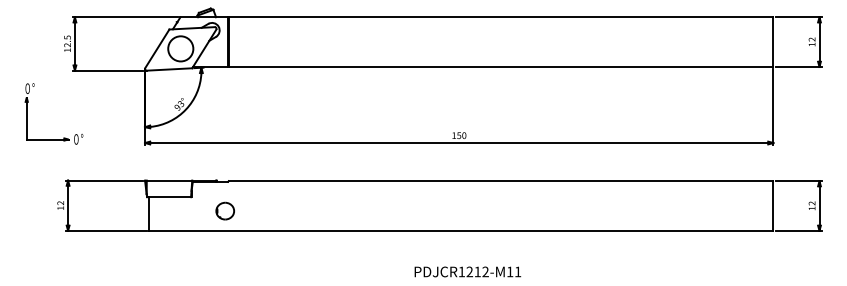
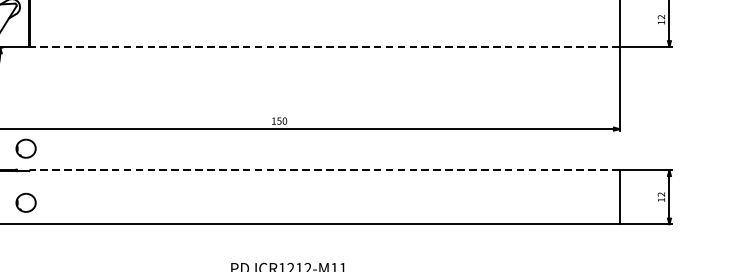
line: (500, 66) -> (324, 46), solid -> dashed
part: (224, 160) -> (25, 148), added
line: (500, 181) -> (324, 170), solid -> dashed

